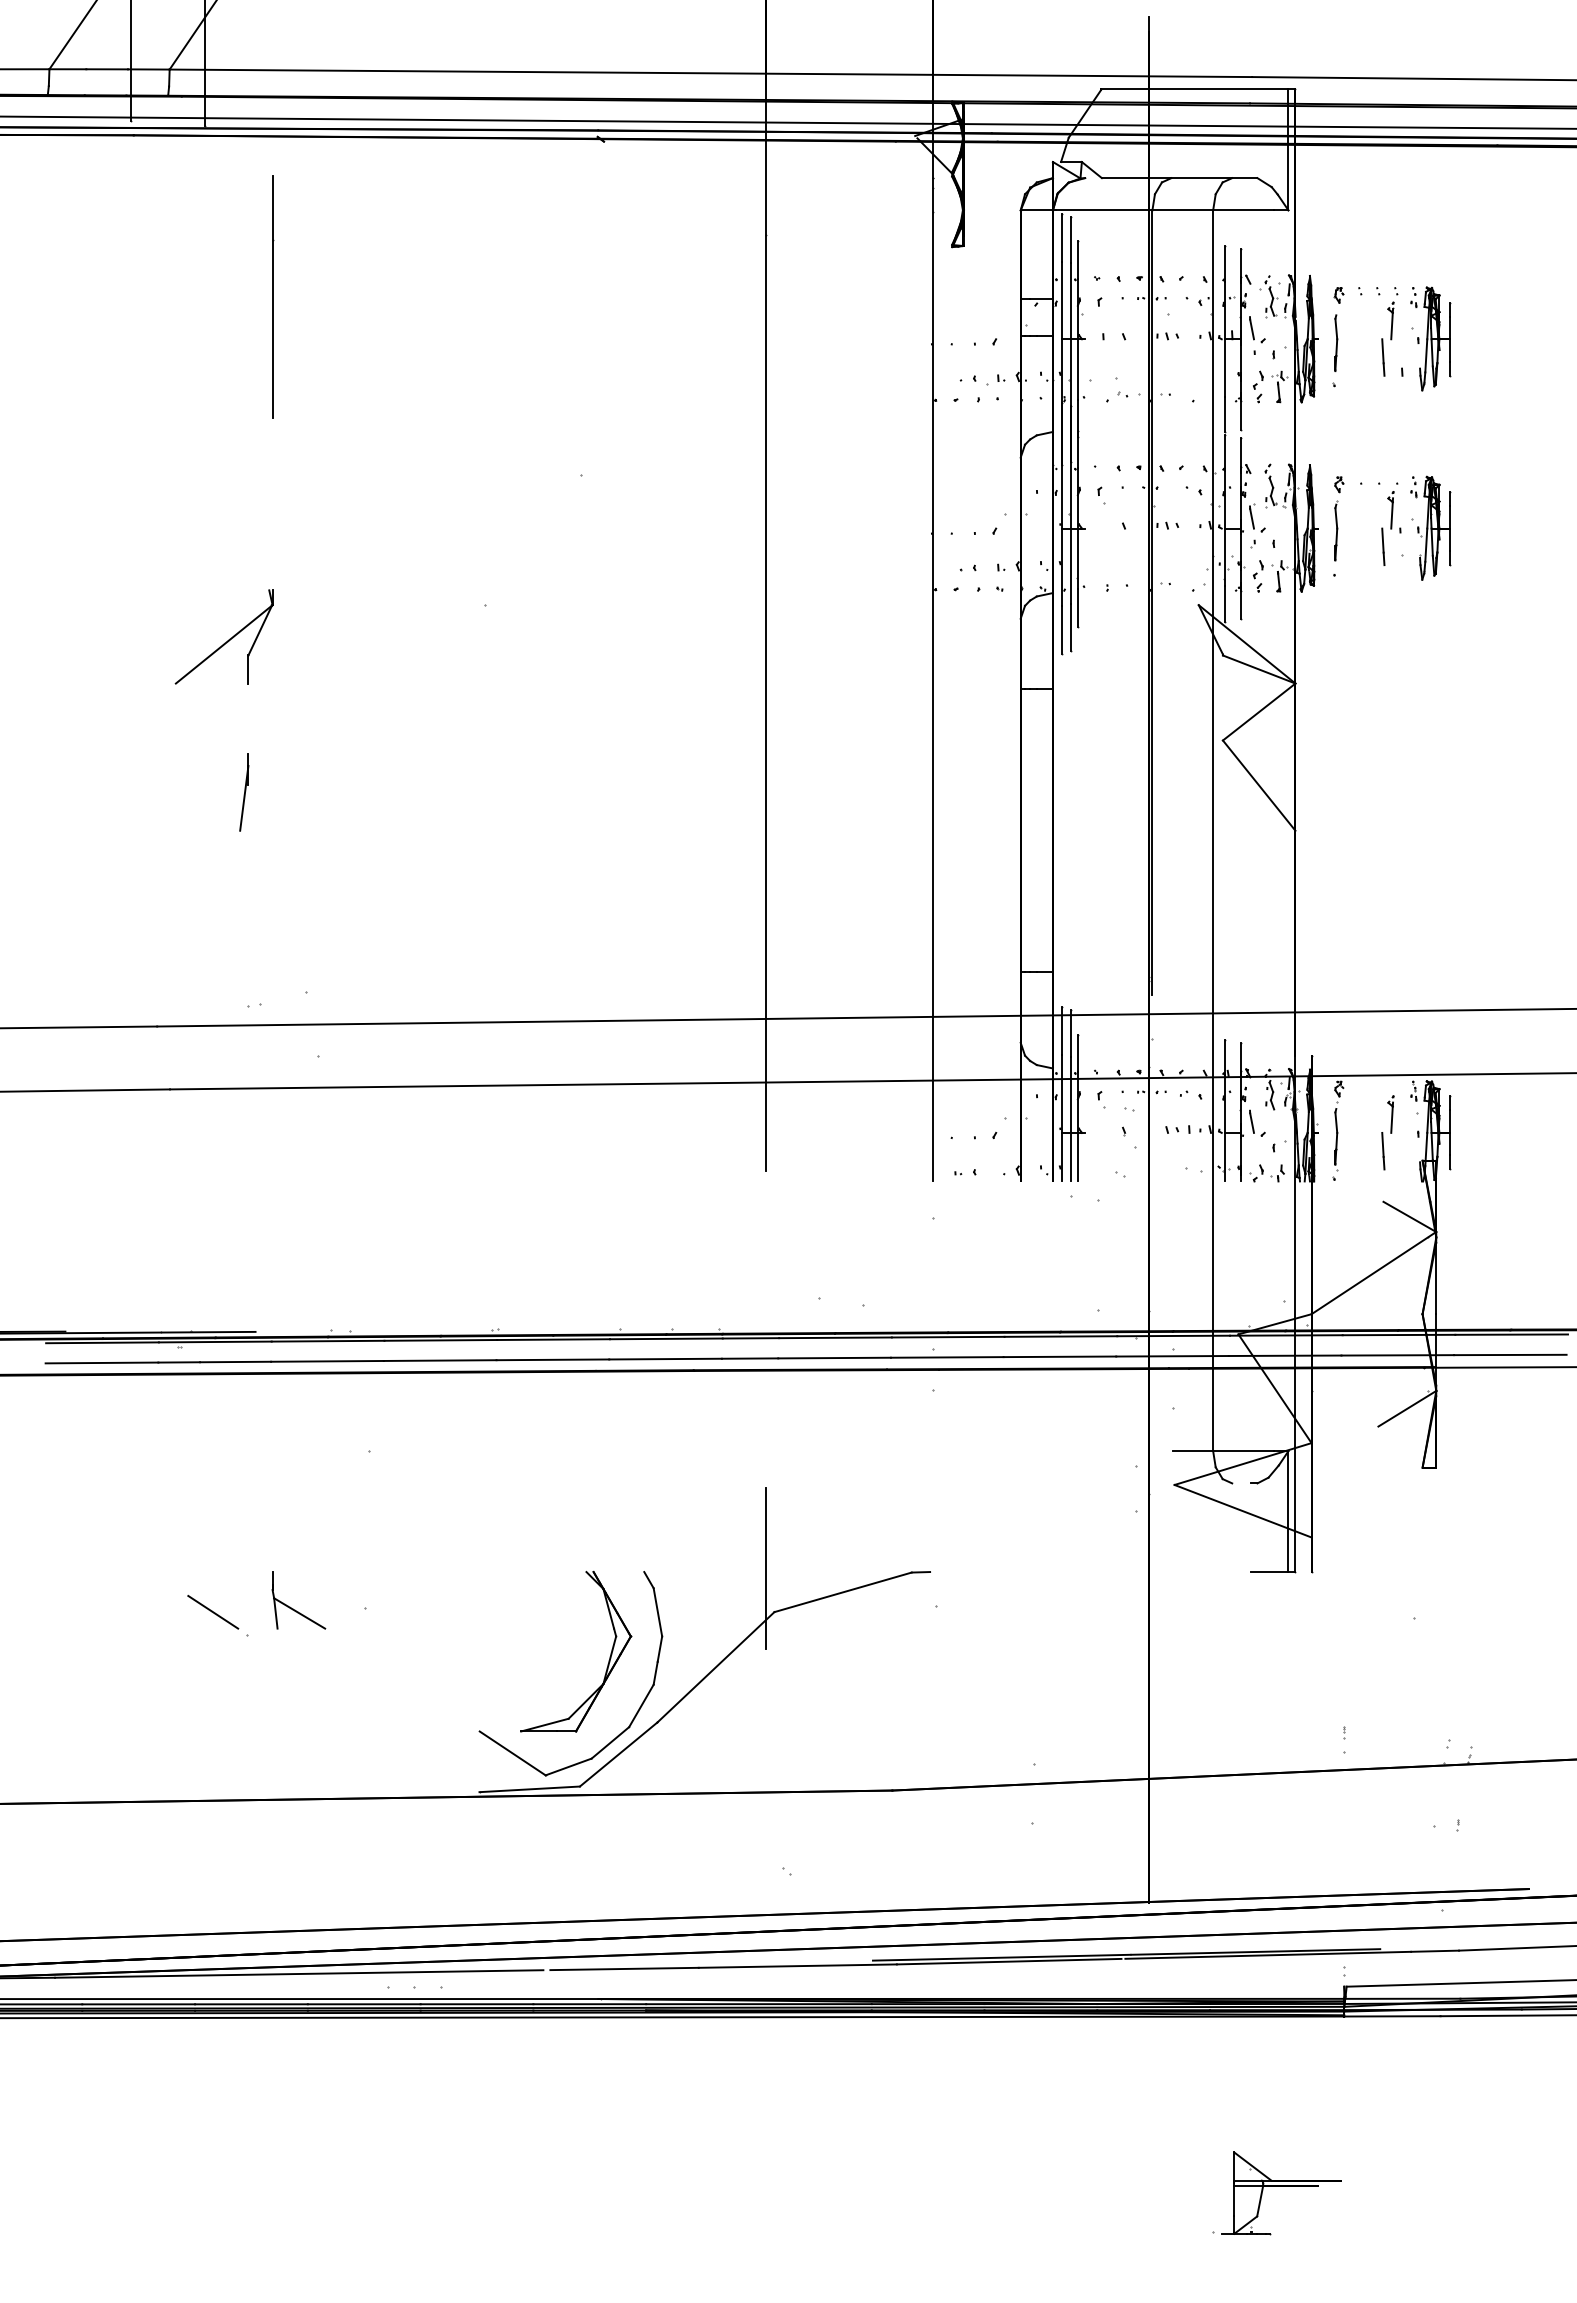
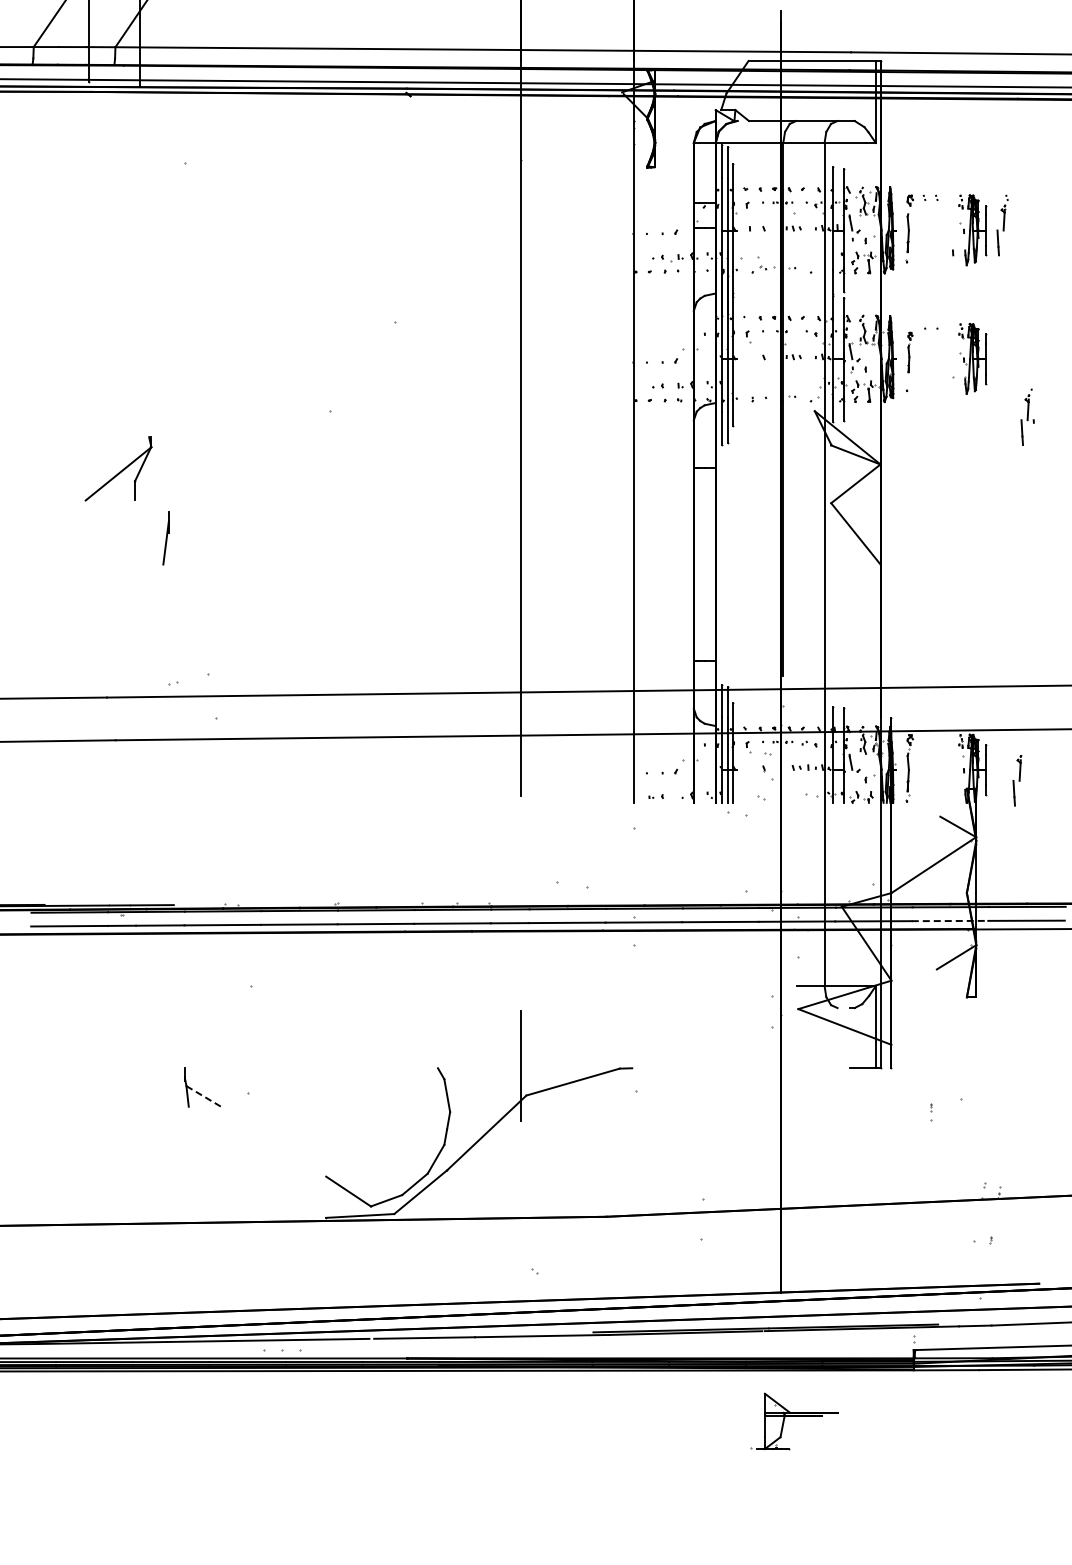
line: (272, 296) -> (185, 201), removed
part: (1389, 331) -> (1002, 225), moved
part: (1339, 518) -> (910, 352), size x0.7
part: (1391, 523) -> (1027, 416), moved
part: (224, 636) -> (118, 468), moved
part: (1388, 1132) -> (1017, 780), moved
line: (1398, 1356) -> (950, 921), solid -> dashed
line: (300, 1613) -> (204, 1096), solid -> dashed
line: (218, 1615) -> (148, 1097), removed
part: (608, 1659) -> (413, 1127), removed
part: (1345, 1740) -> (931, 1112), moved
part: (1277, 2193) -> (794, 1421), moved

